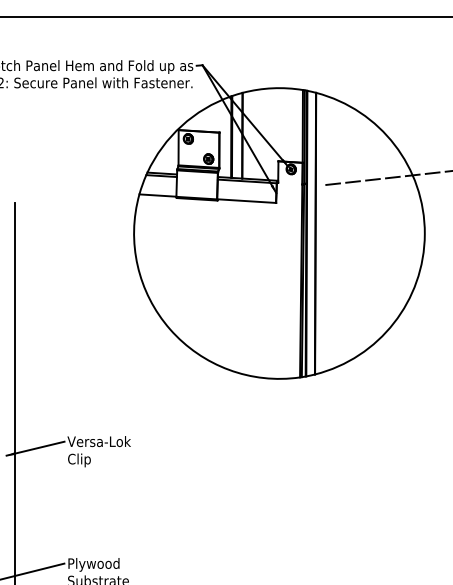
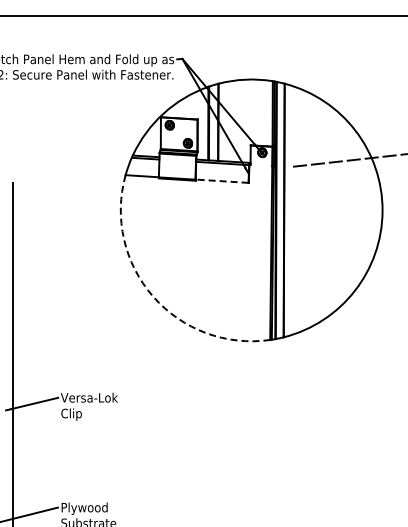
line: (245, 201) -> (221, 181), solid -> dashed
arc: (170, 329) -> (153, 296), solid -> dashed

